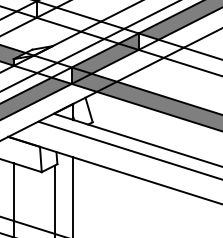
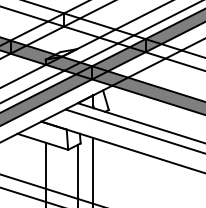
fill: (148, 41) -> (153, 45), added
fill: (42, 67) -> (68, 66), added

